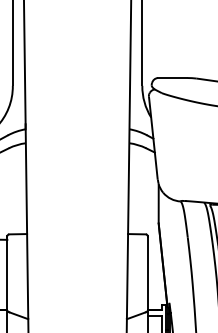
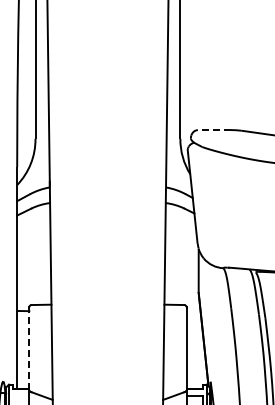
line: (171, 78) -> (213, 130), solid -> dashed
line: (7, 273) -> (29, 348), solid -> dashed

